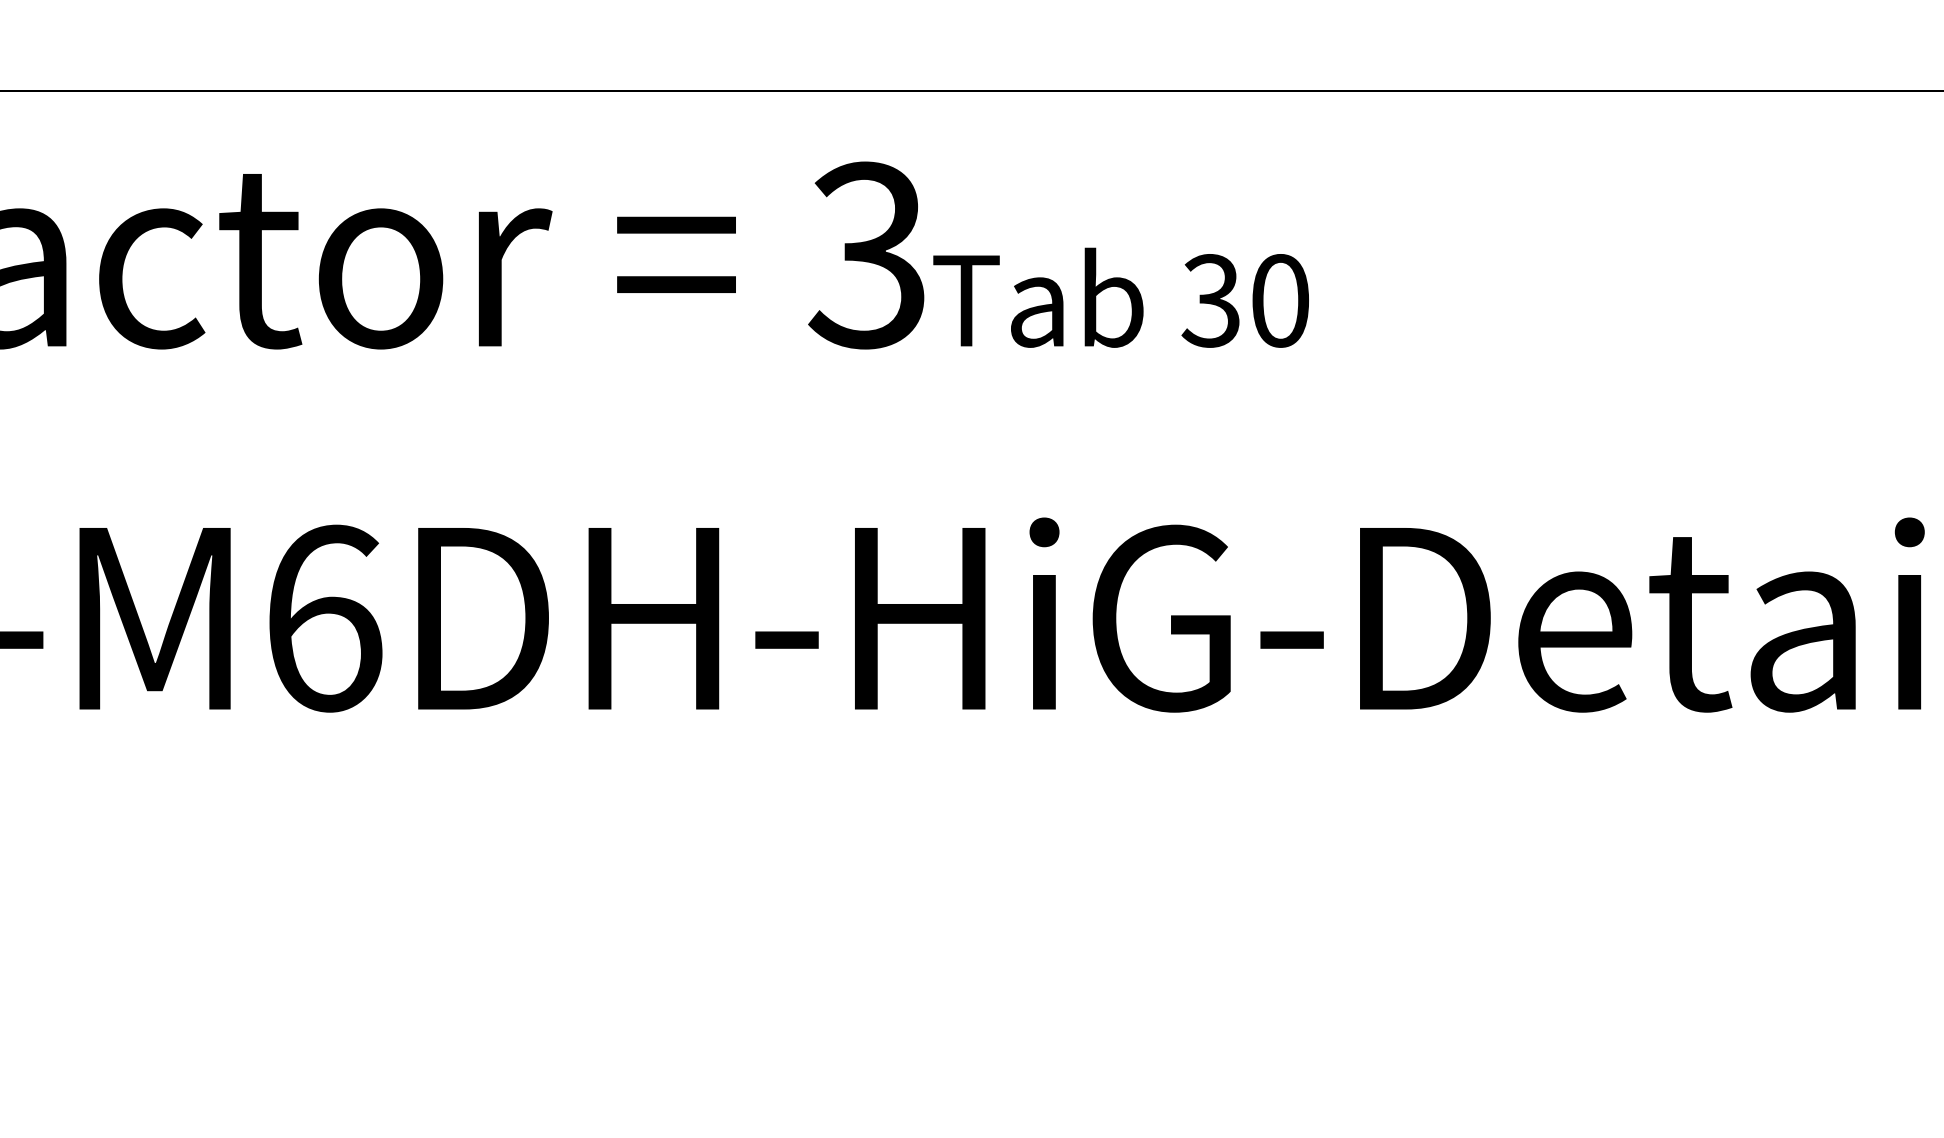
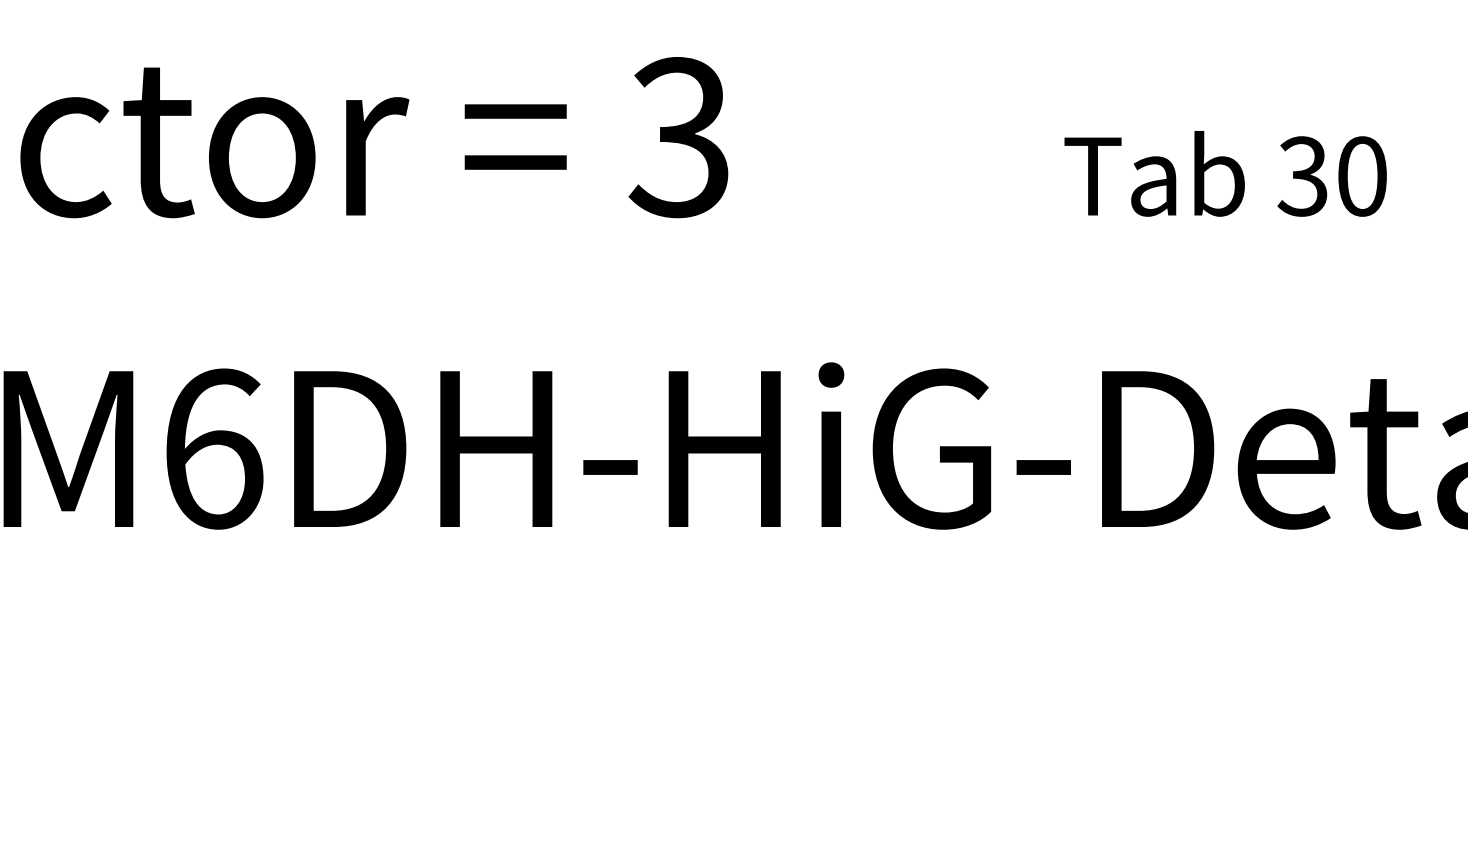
text: (1120, 297) -> (1225, 173), moved

